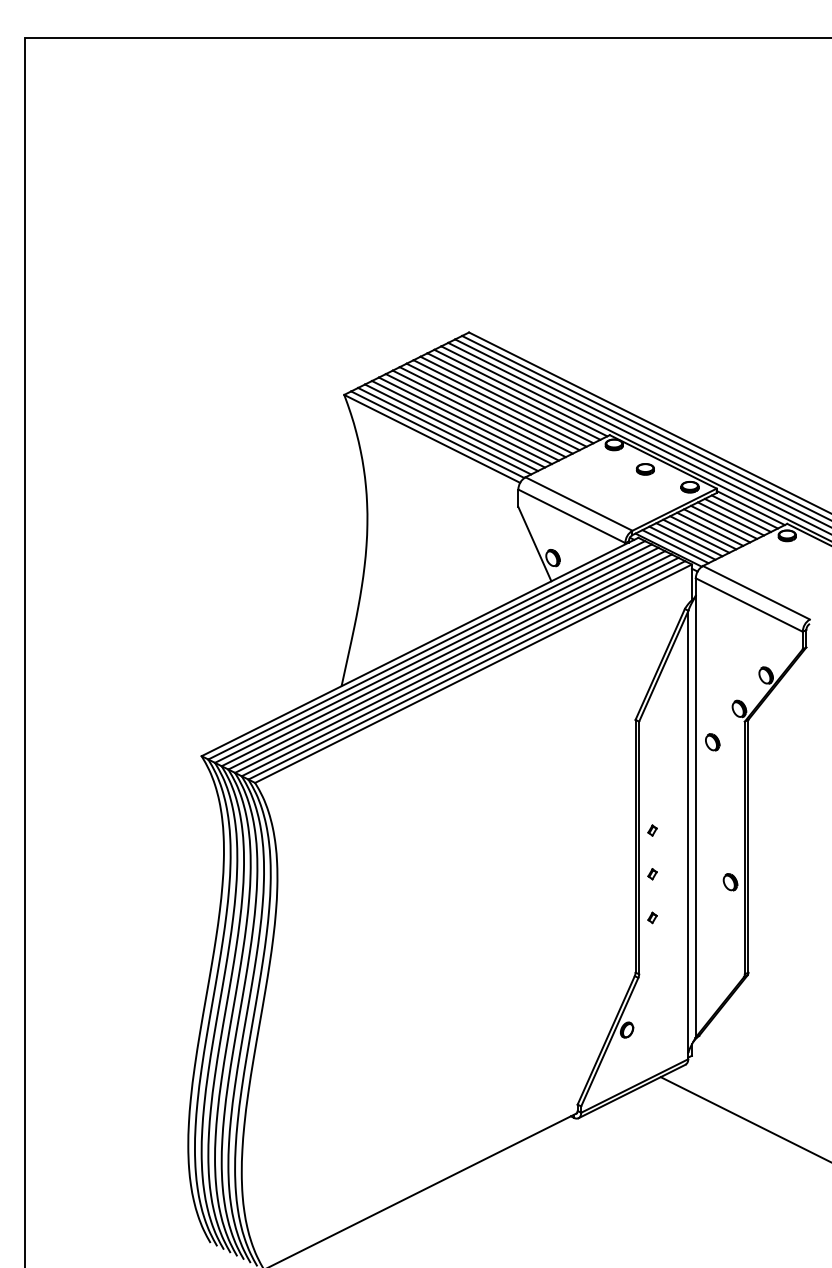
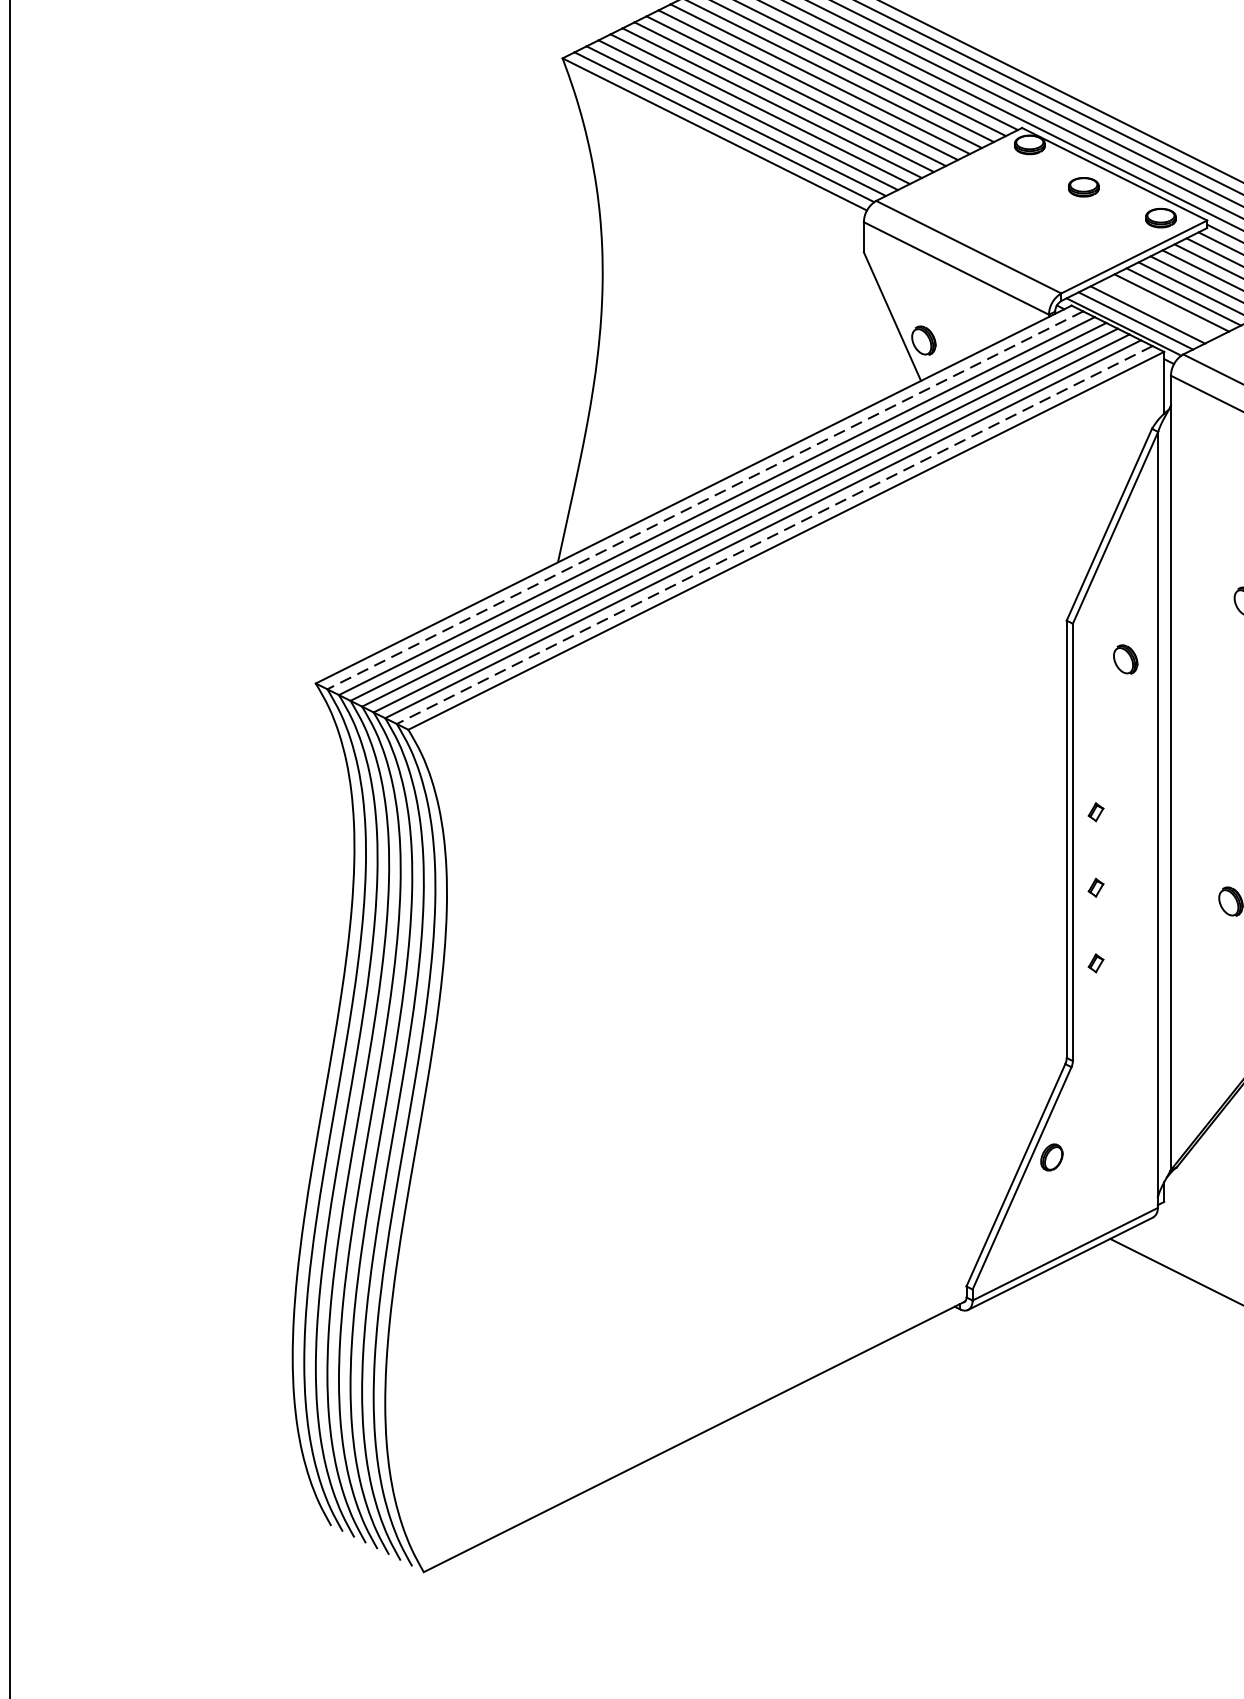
line: (689, 539) -> (1159, 308), removed
line: (426, 650) -> (704, 500), solid -> dashed
line: (466, 670) -> (774, 535), solid -> dashed
part: (712, 742) -> (1125, 659), moved

